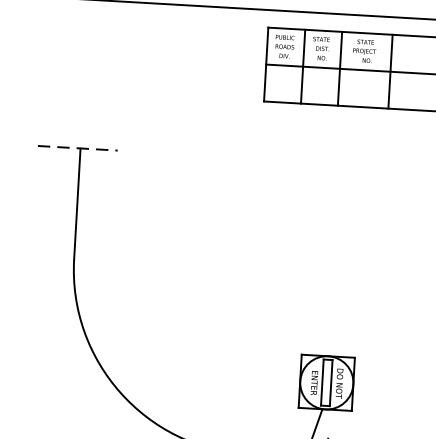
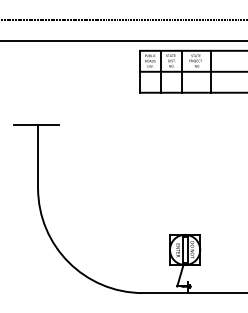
line: (77, 148) -> (36, 125), dashed -> solid

